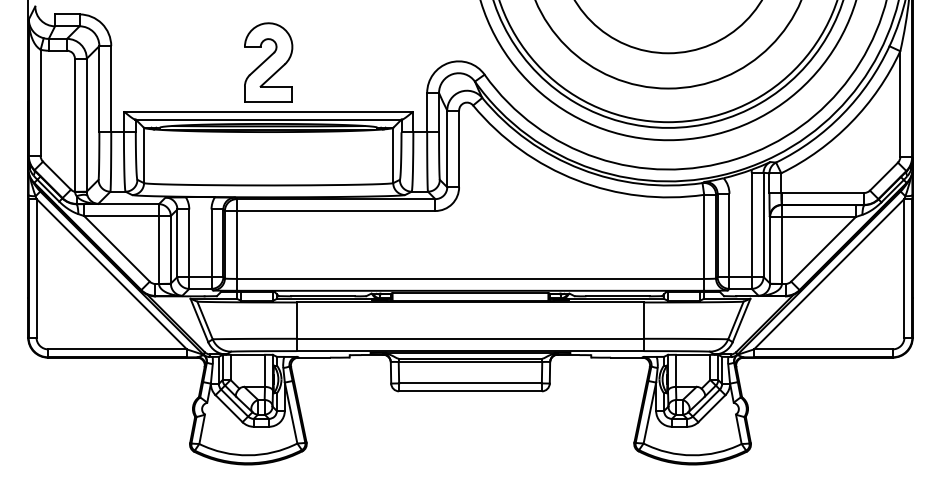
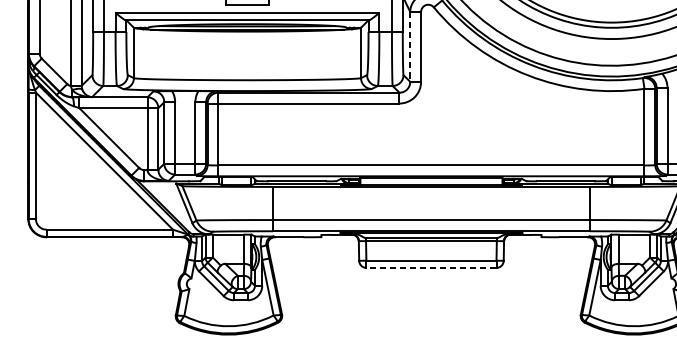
line: (447, 149) -> (410, 47), solid -> dashed
line: (470, 391) -> (431, 268), solid -> dashed

